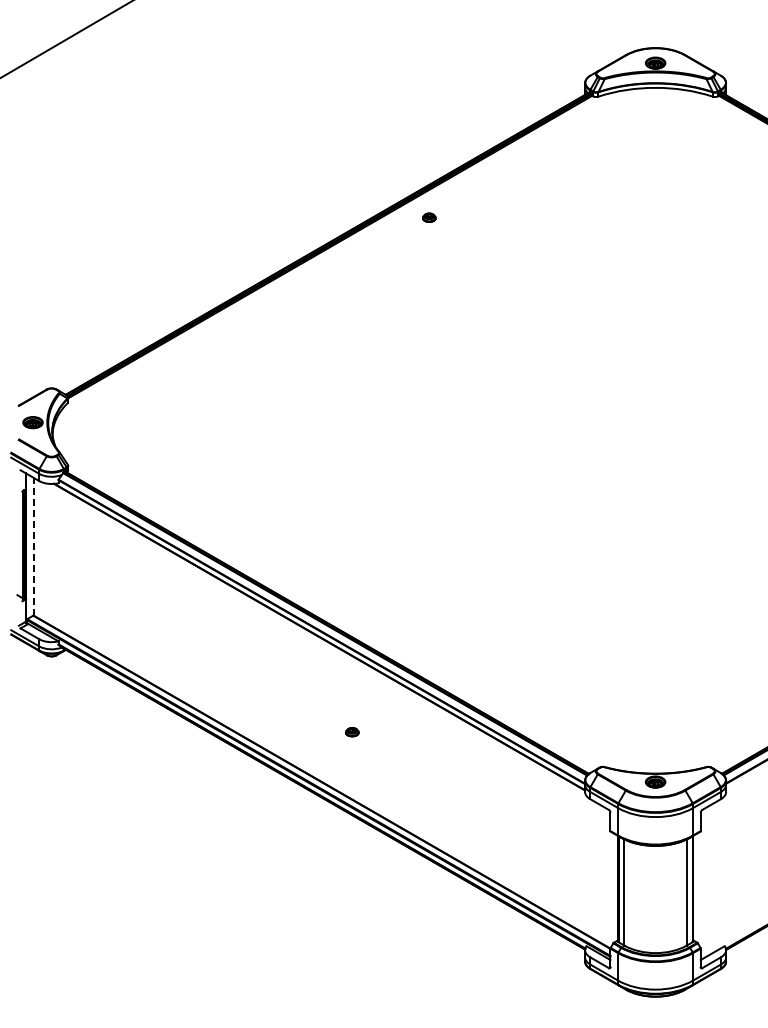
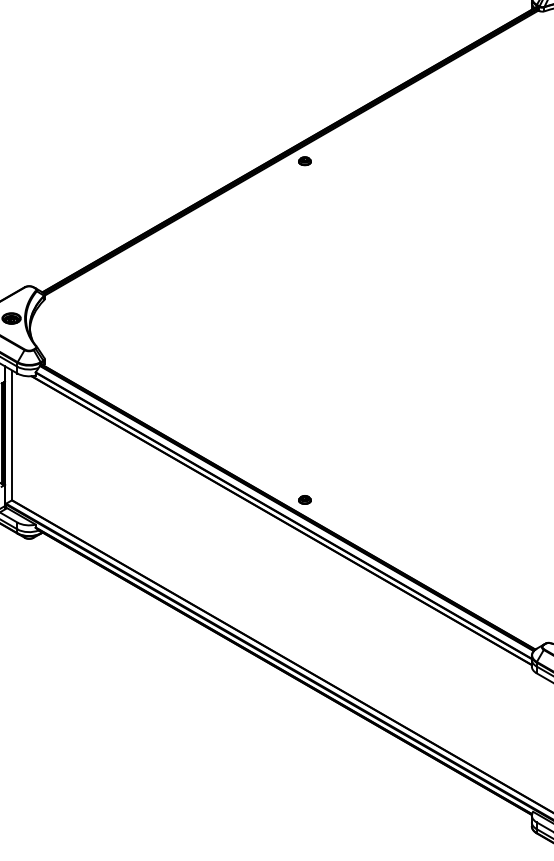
part: (429, 217) -> (305, 161), moved
line: (33, 546) -> (12, 435), dashed -> solid
part: (352, 732) -> (305, 500), moved

